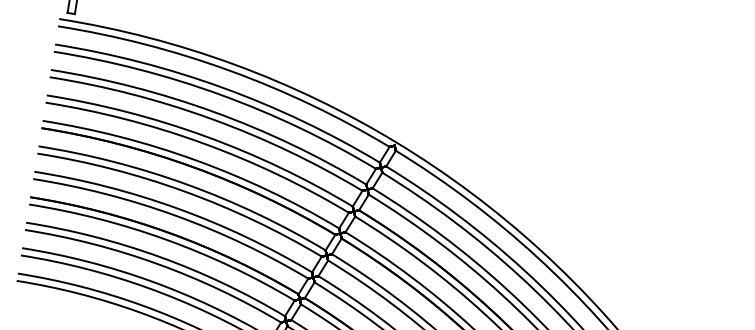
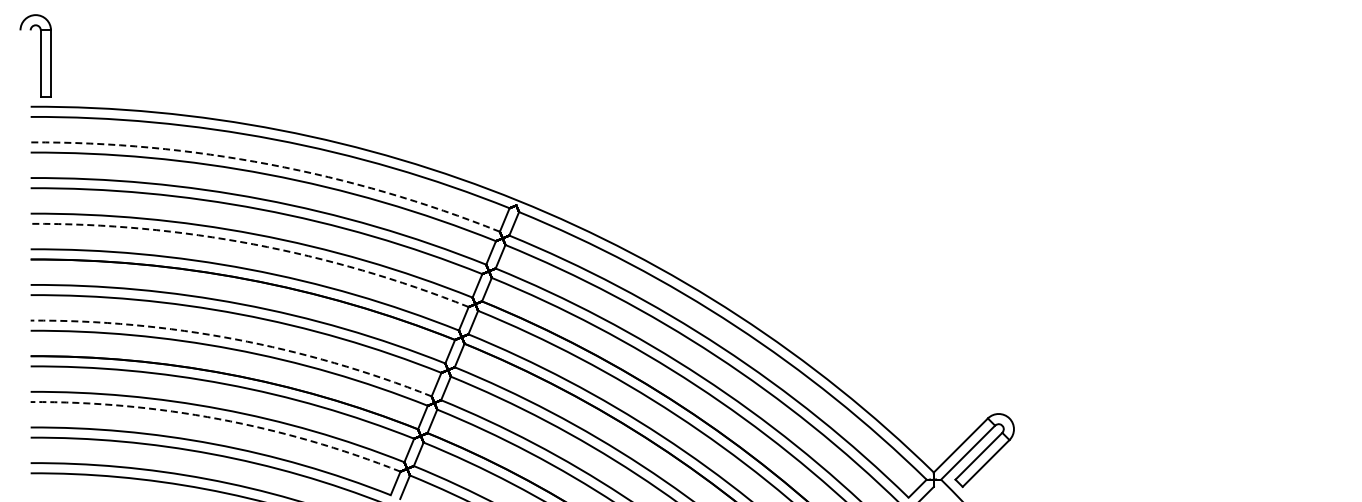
arc: (223, 87) -> (269, 164), solid -> dashed
arc: (202, 143) -> (253, 244), solid -> dashed
arc: (177, 208) -> (234, 339), solid -> dashed
arc: (157, 264) -> (218, 419), solid -> dashed

